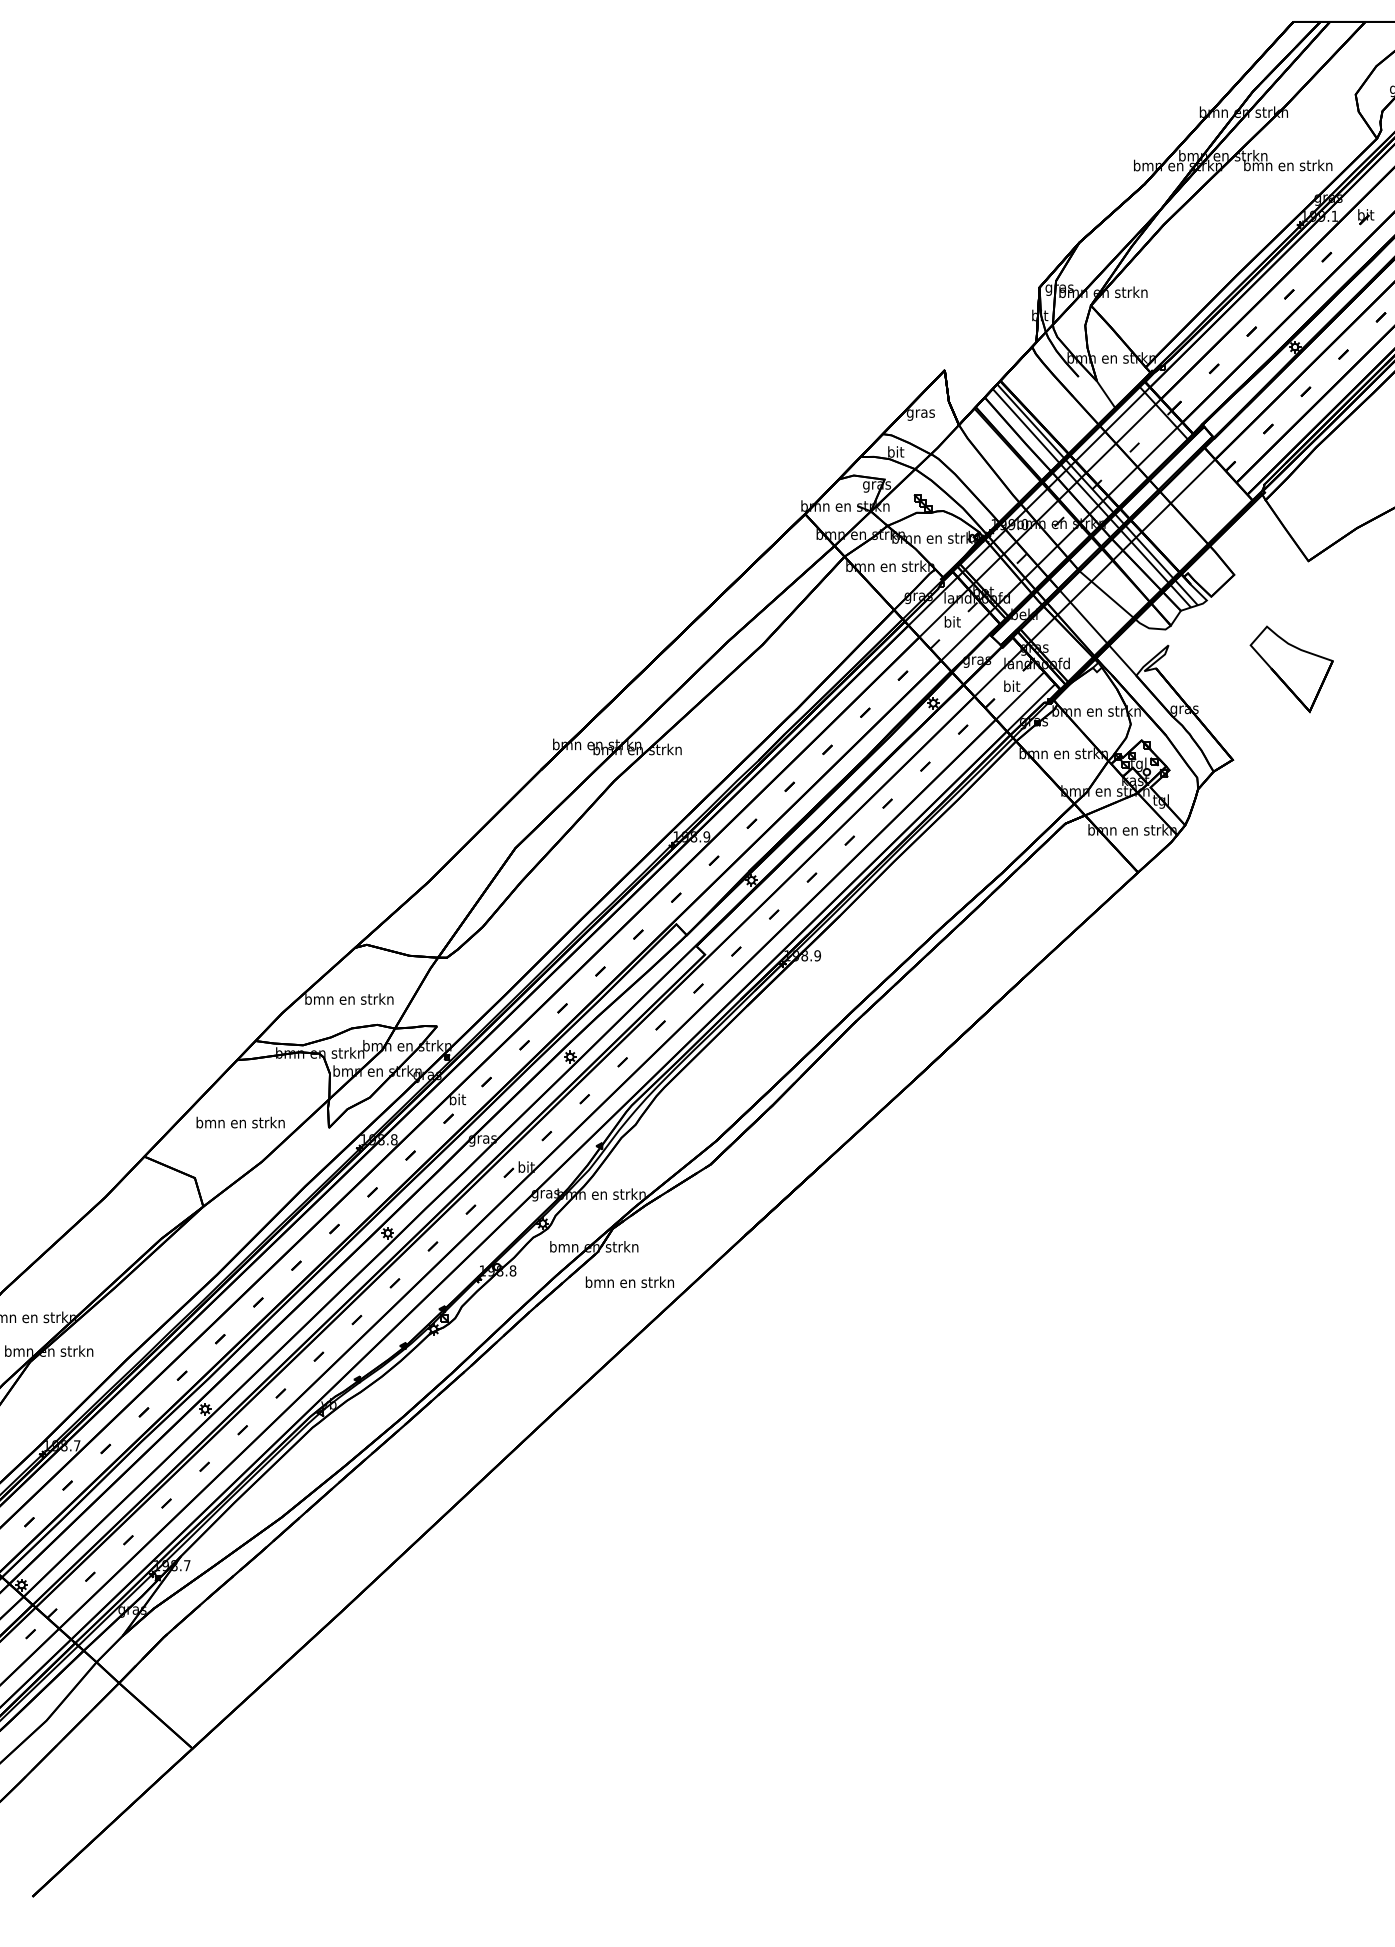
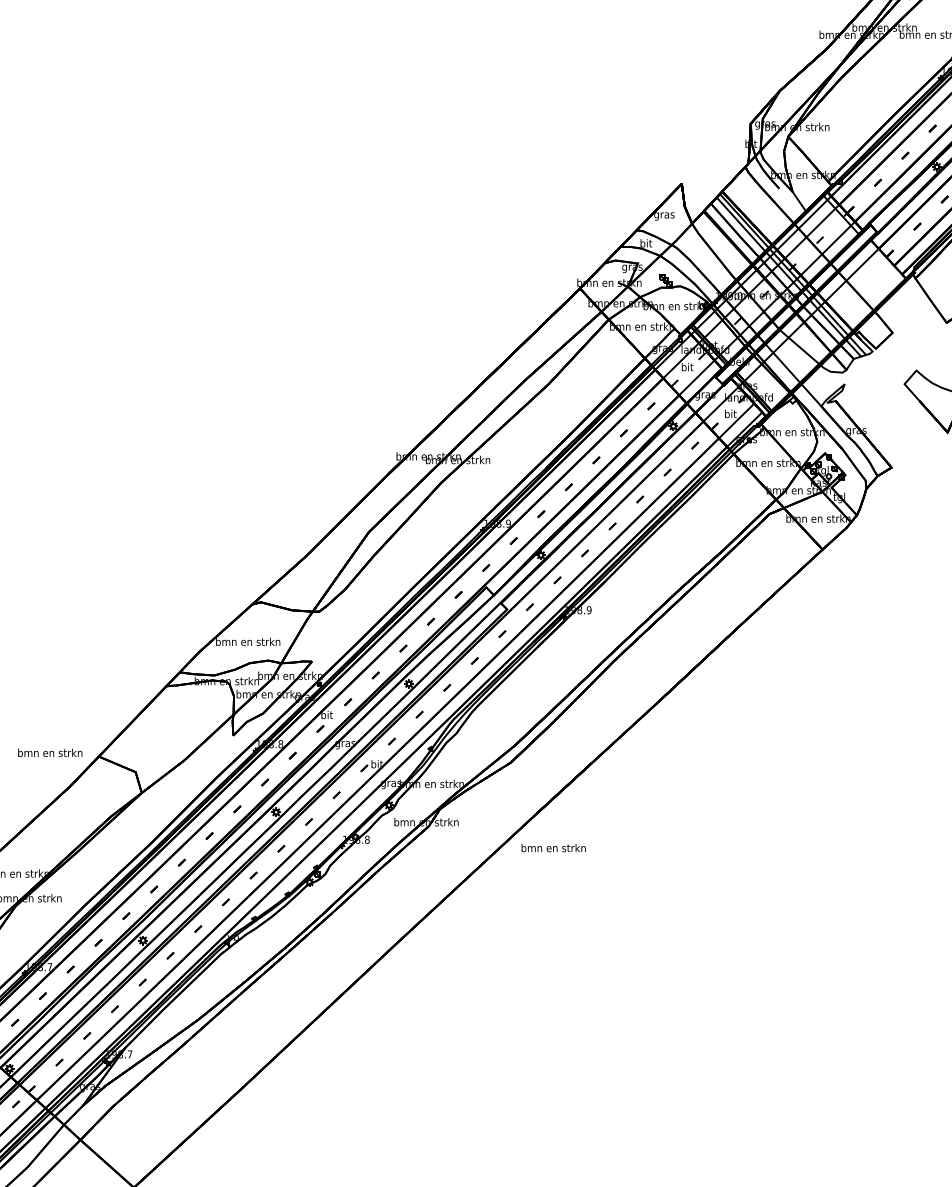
text: (240, 1122) -> (50, 752), moved
text: (629, 1281) -> (553, 847), moved

